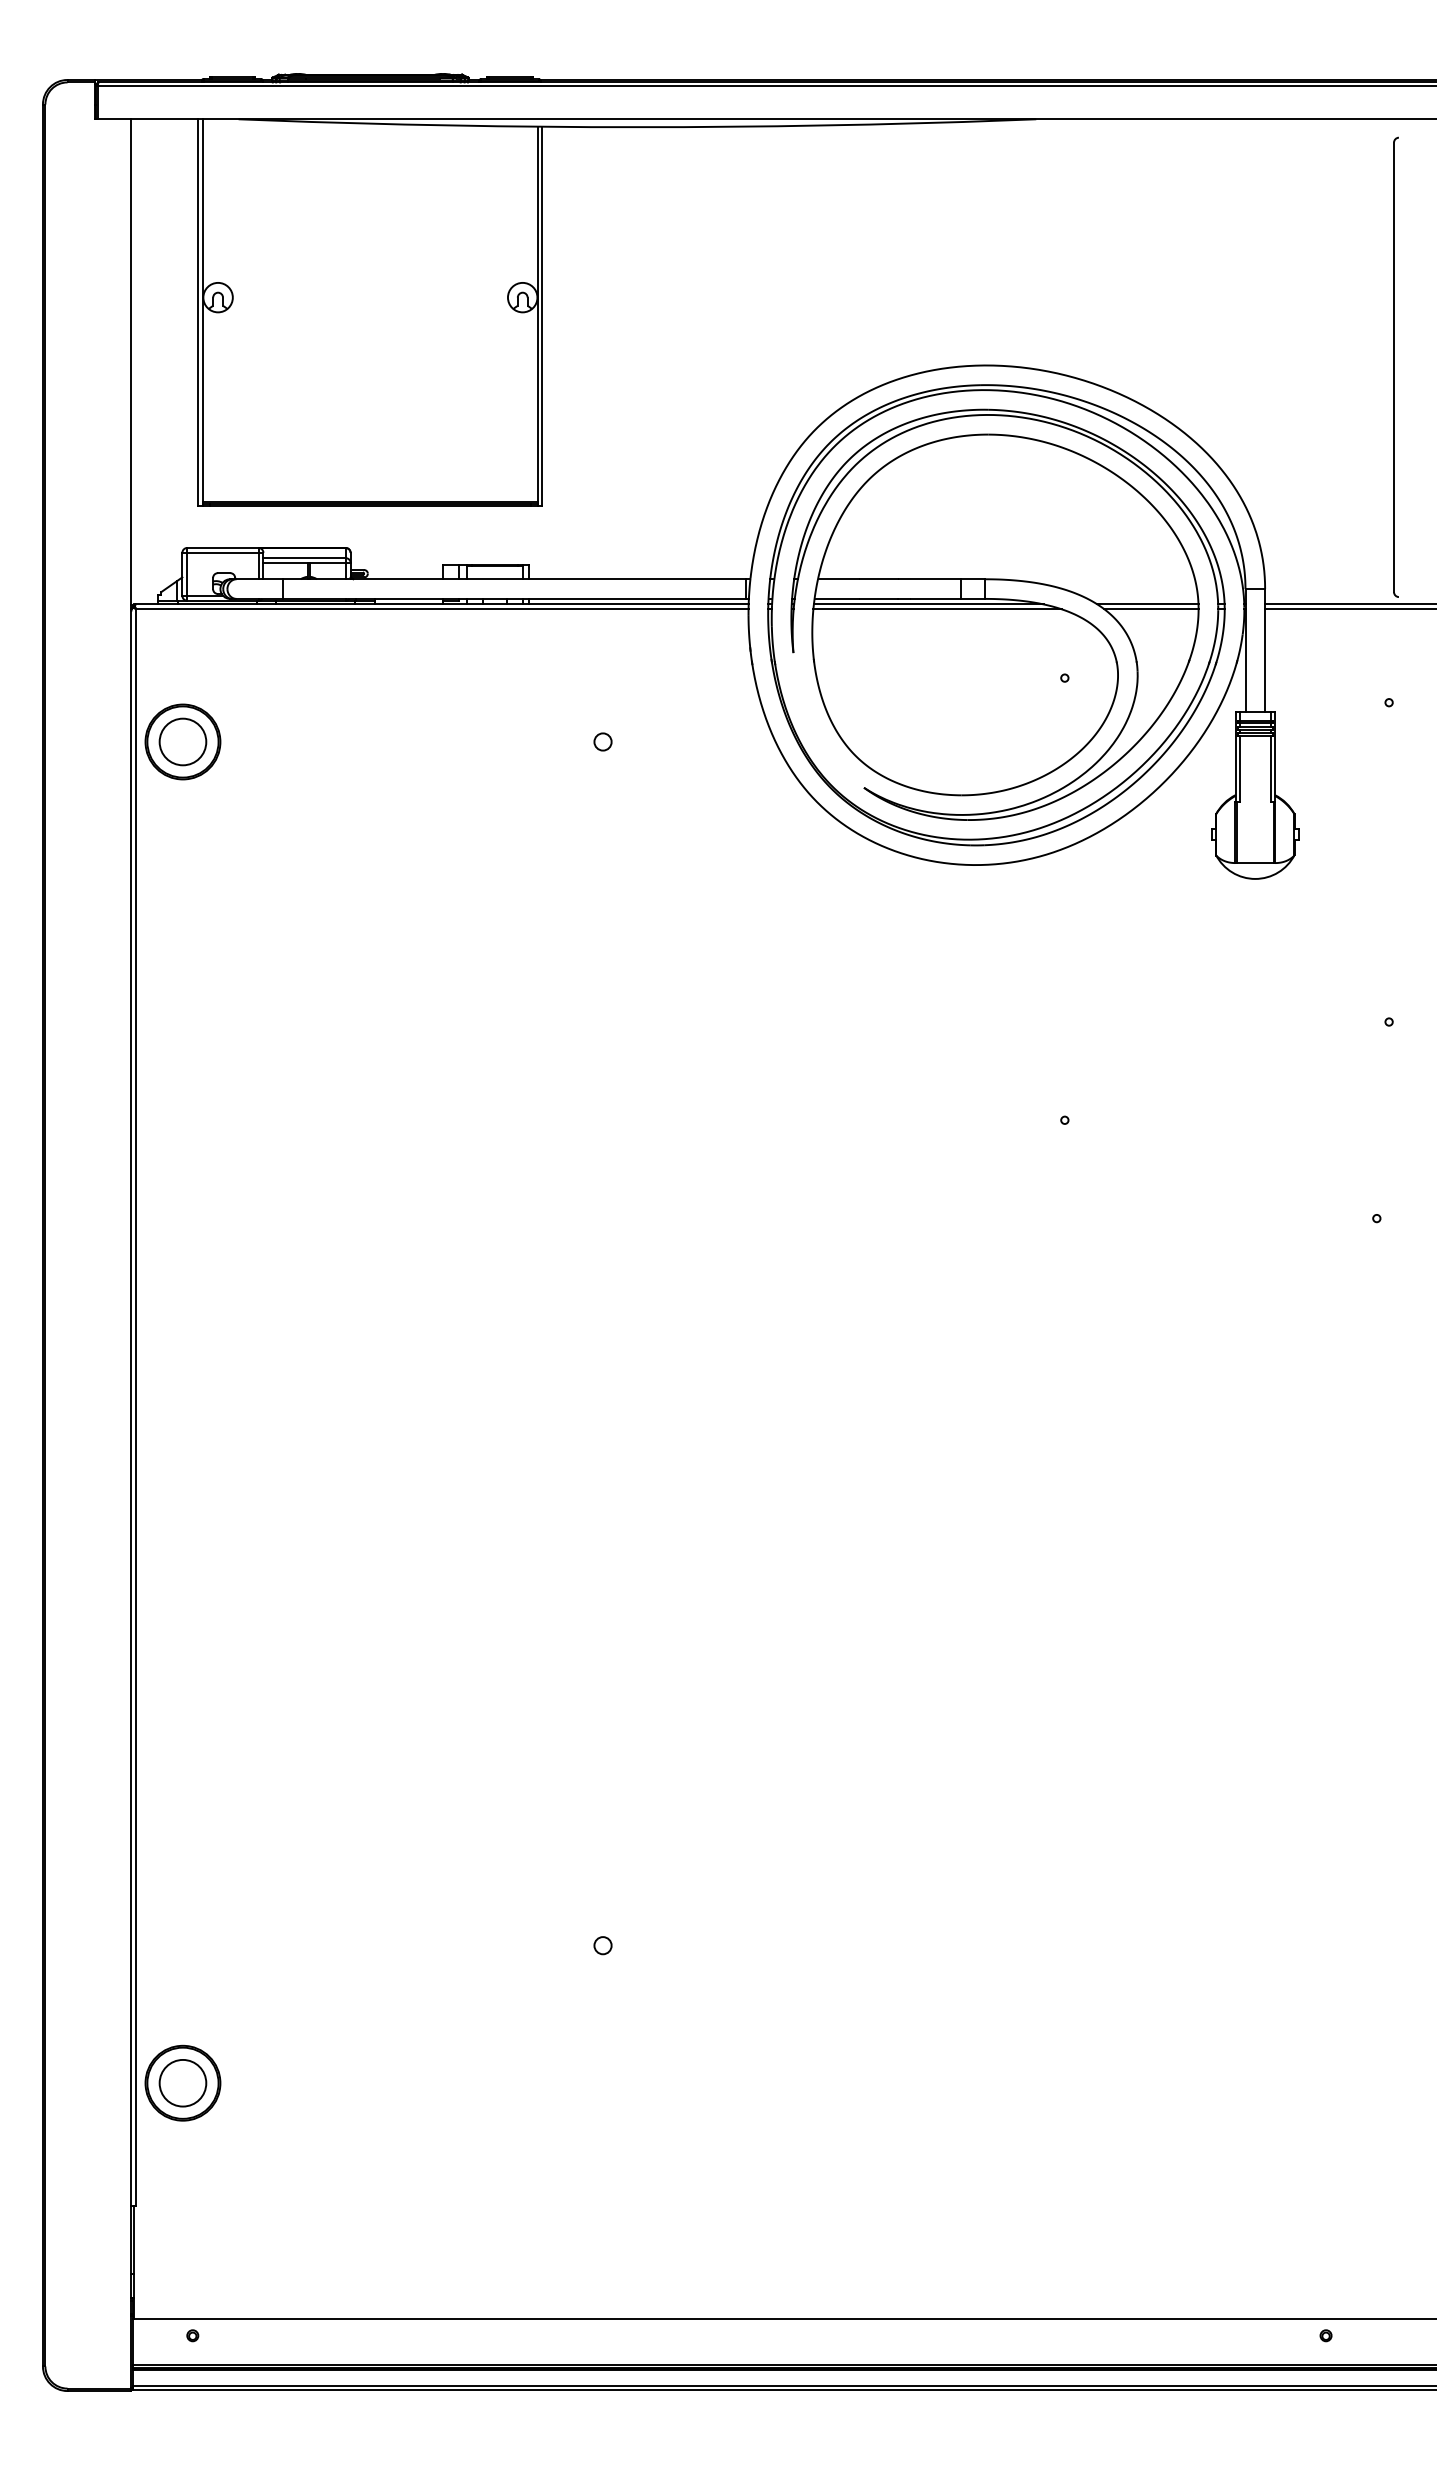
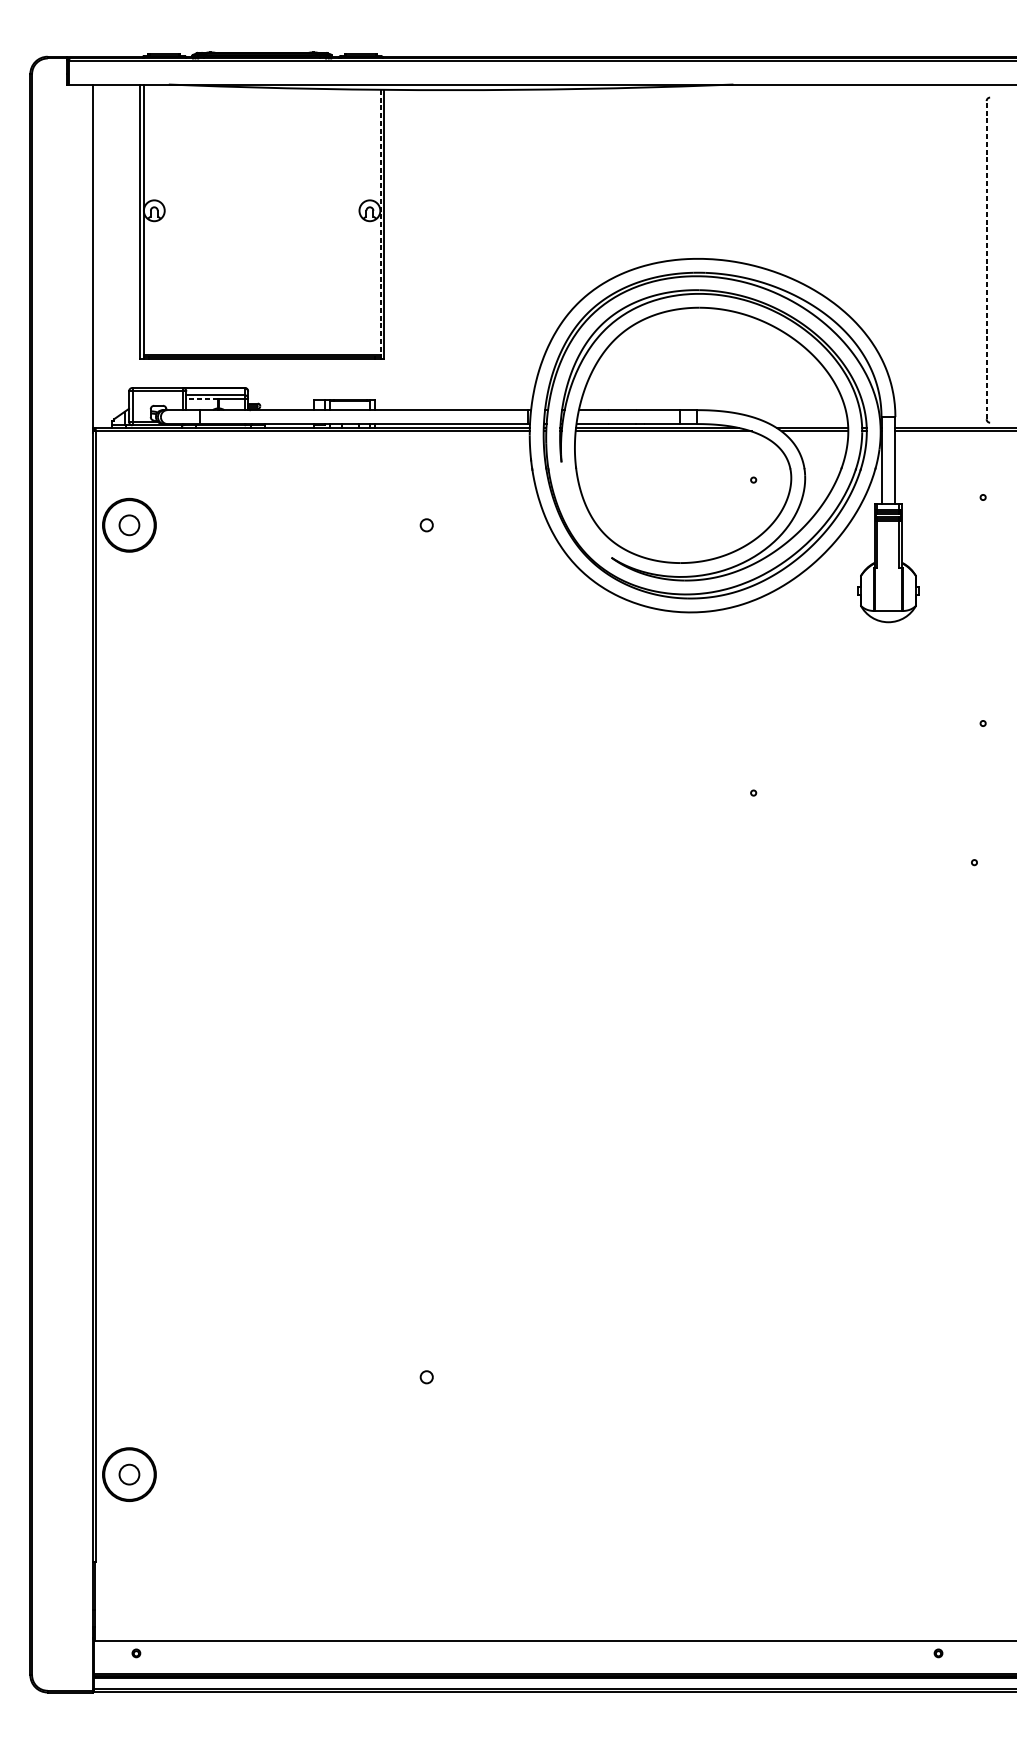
line: (537, 314) -> (380, 222), solid -> dashed
line: (1394, 367) -> (986, 260), solid -> dashed
line: (285, 563) -> (202, 398), solid -> dashed
circle: (182, 741) -> (129, 524), size x0.6
circle: (182, 2082) -> (129, 1474), size x0.6

